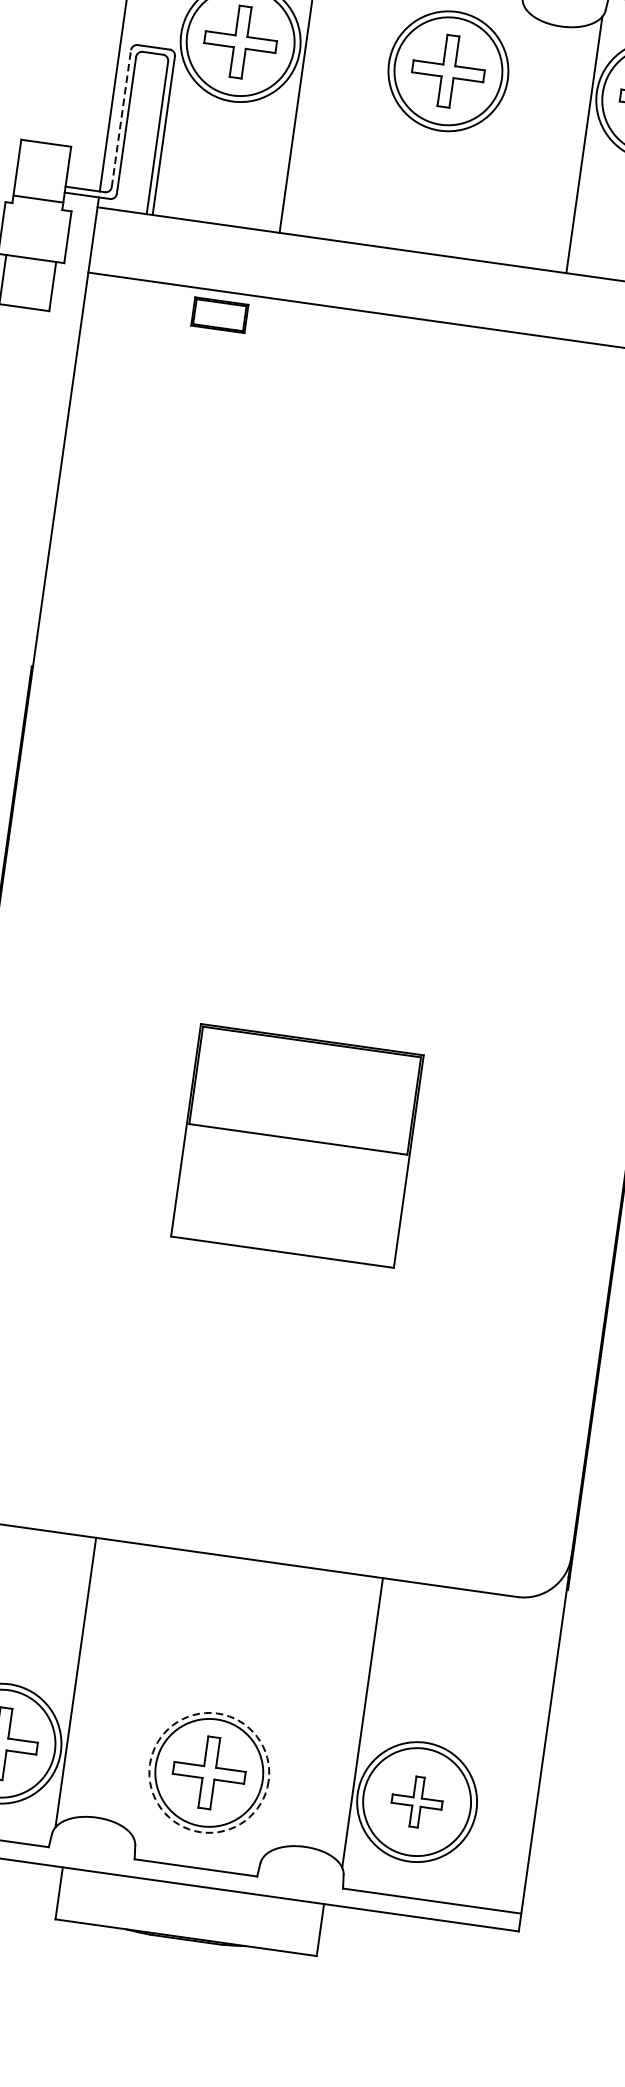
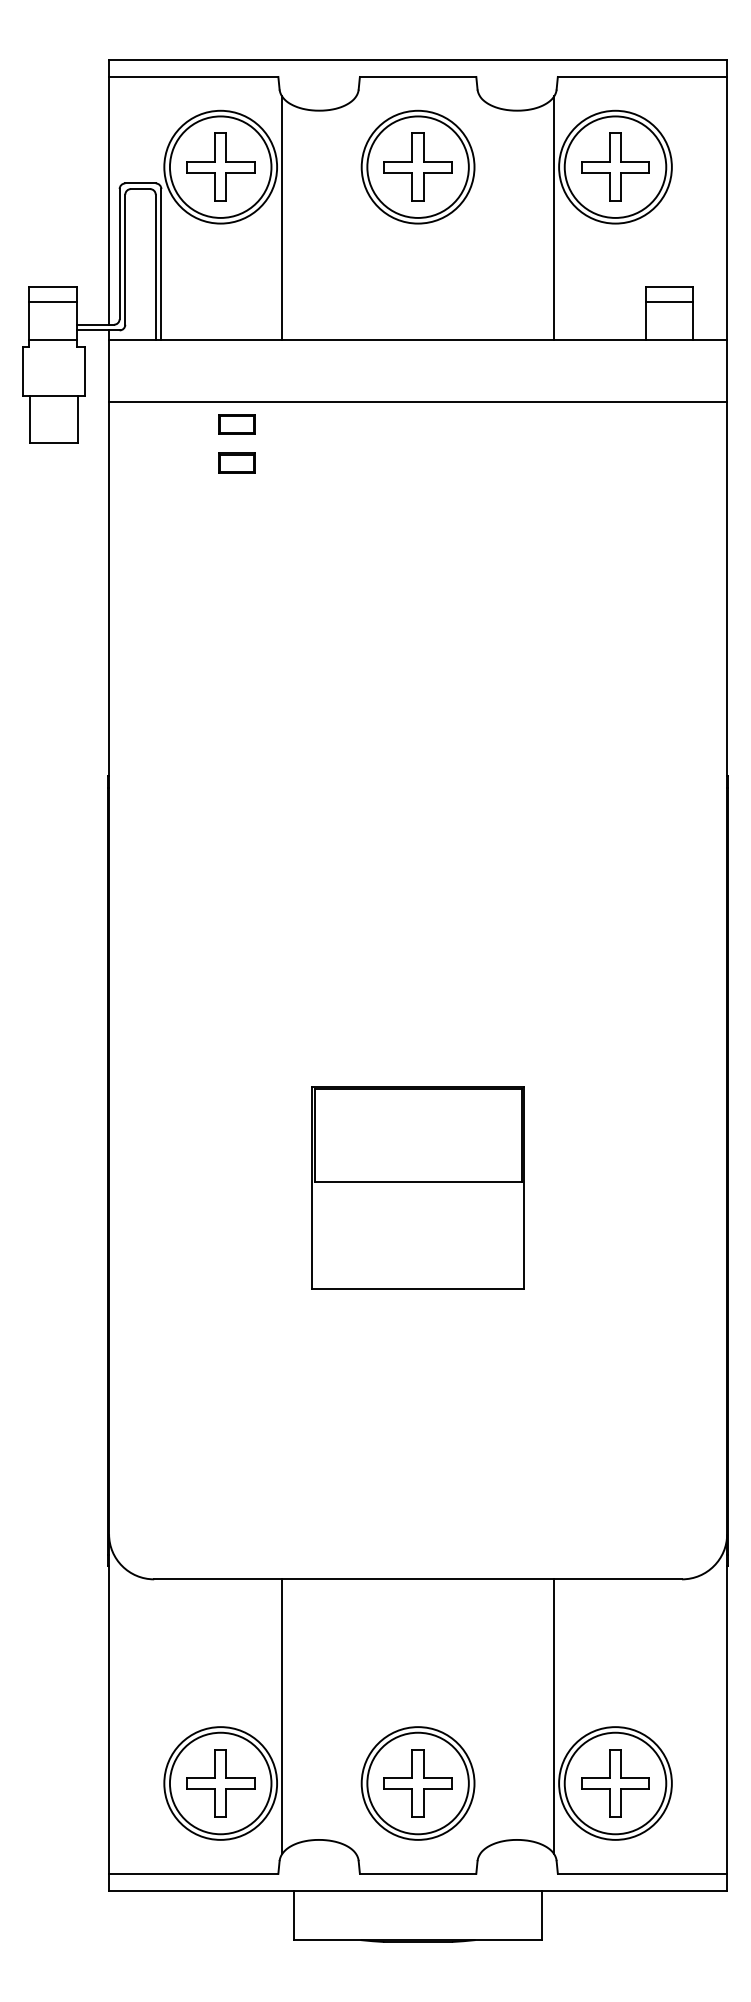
line: (121, 117) -> (119, 253), dashed -> solid
line: (43, 158) -> (52, 301), added
part: (219, 315) -> (236, 424), size x0.71
part: (213, 355) -> (236, 462), added
circle: (208, 1772) -> (417, 1783), dashed -> solid
part: (417, 1802) -> (615, 1783), size x1.43

